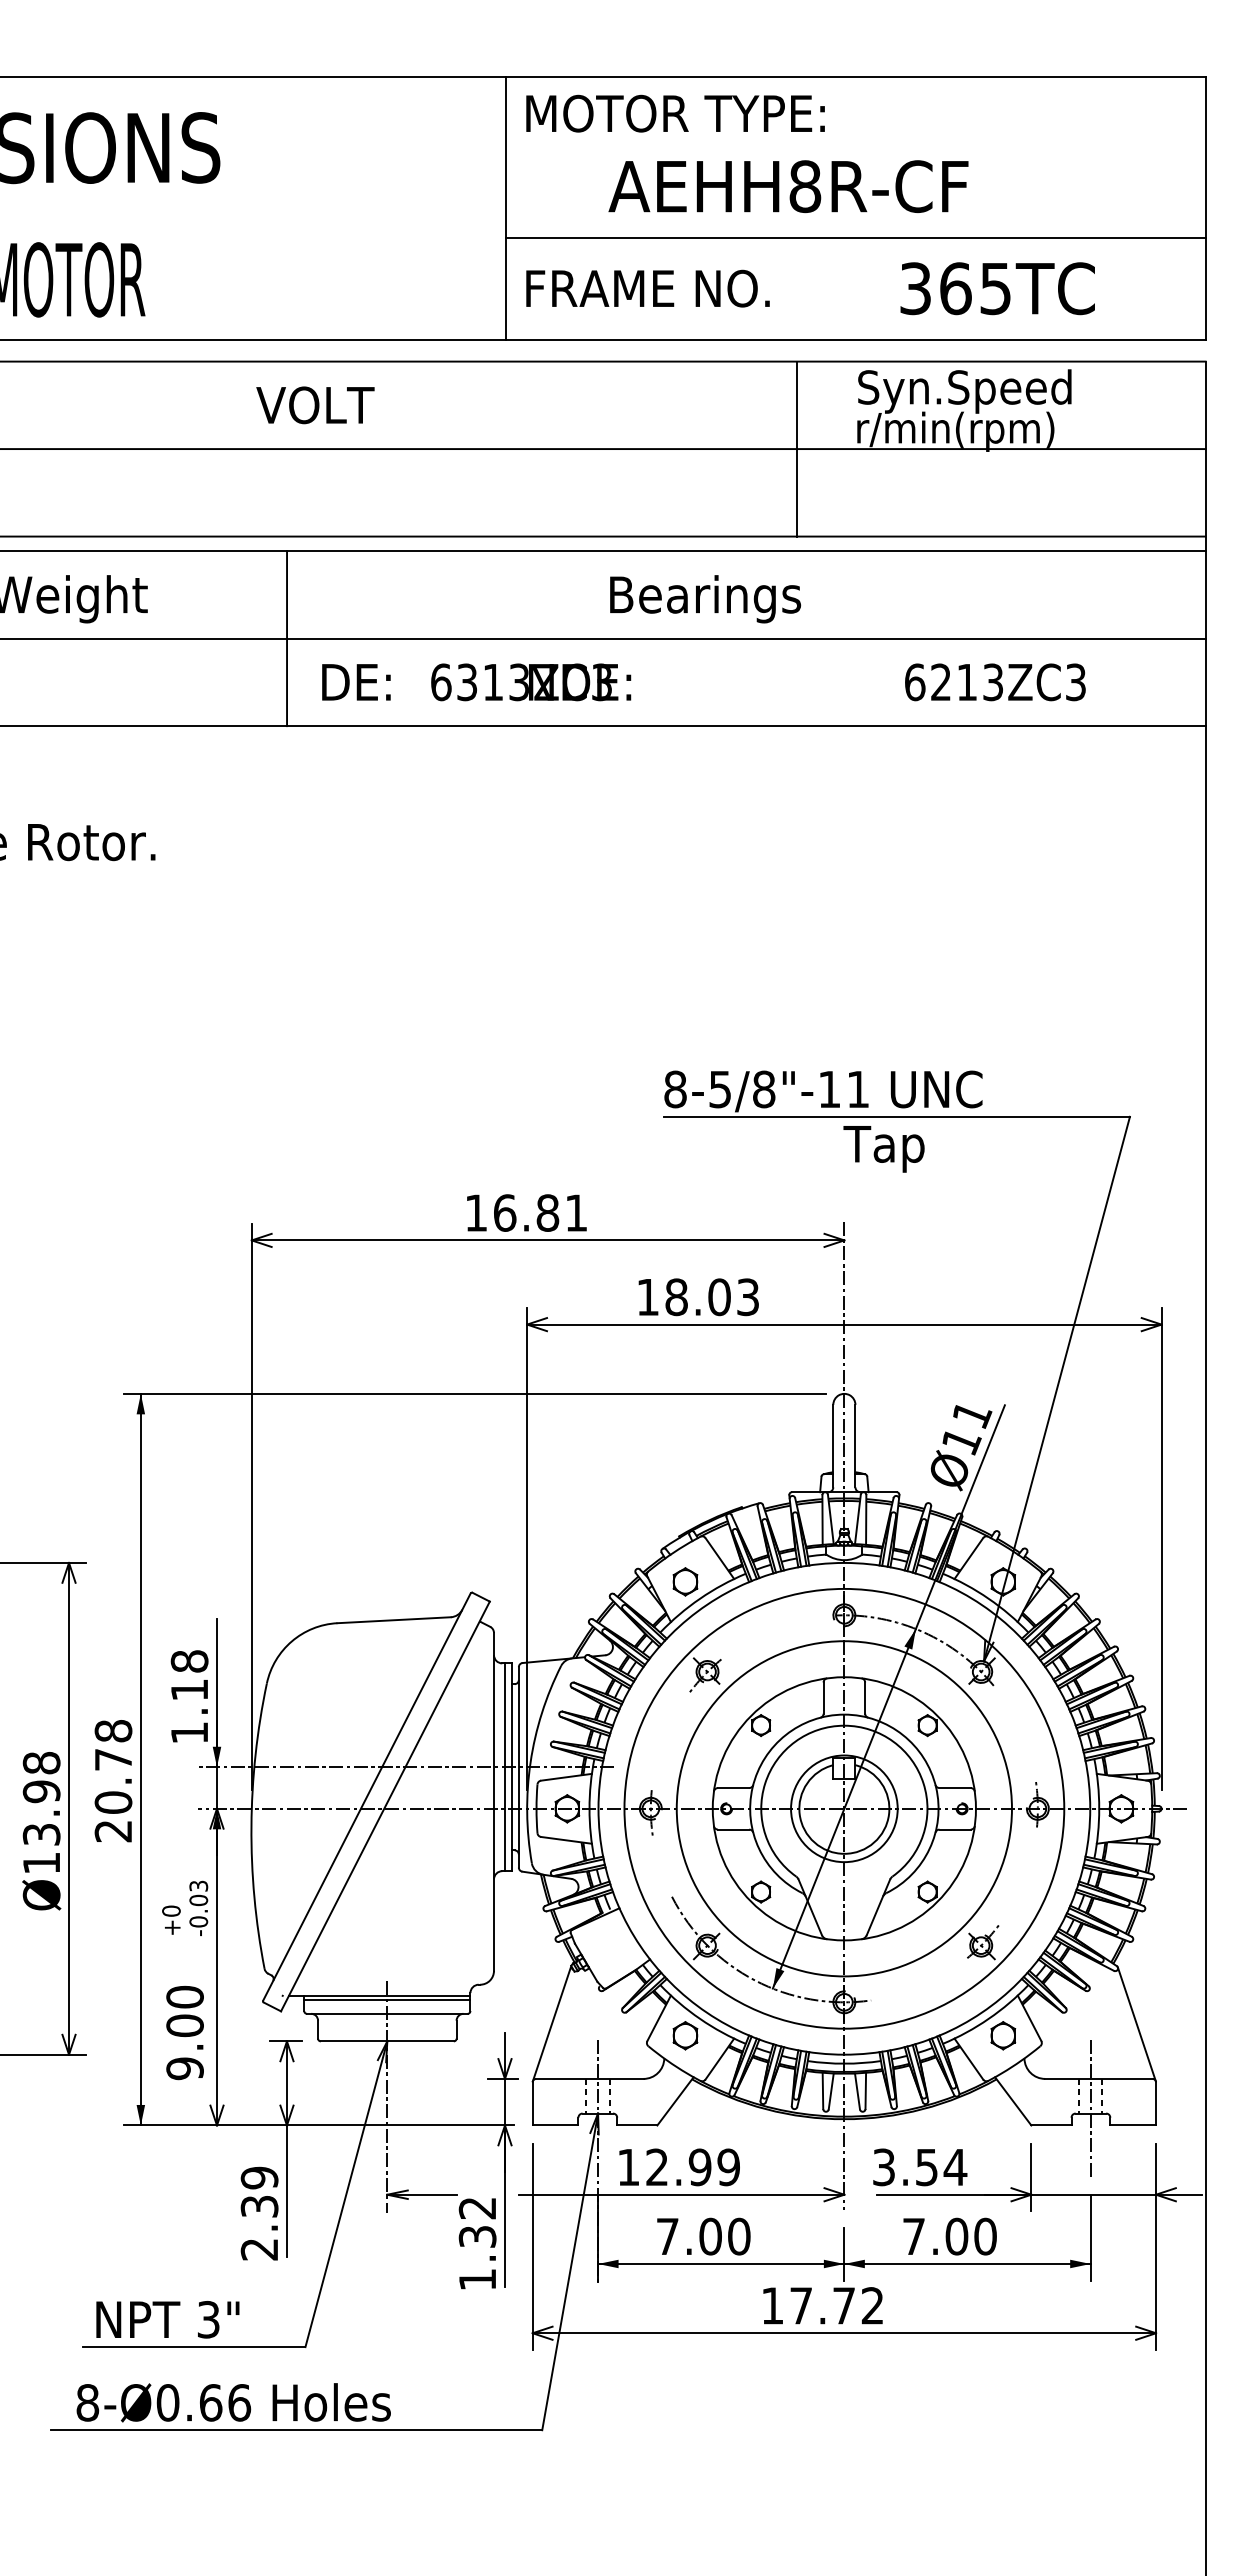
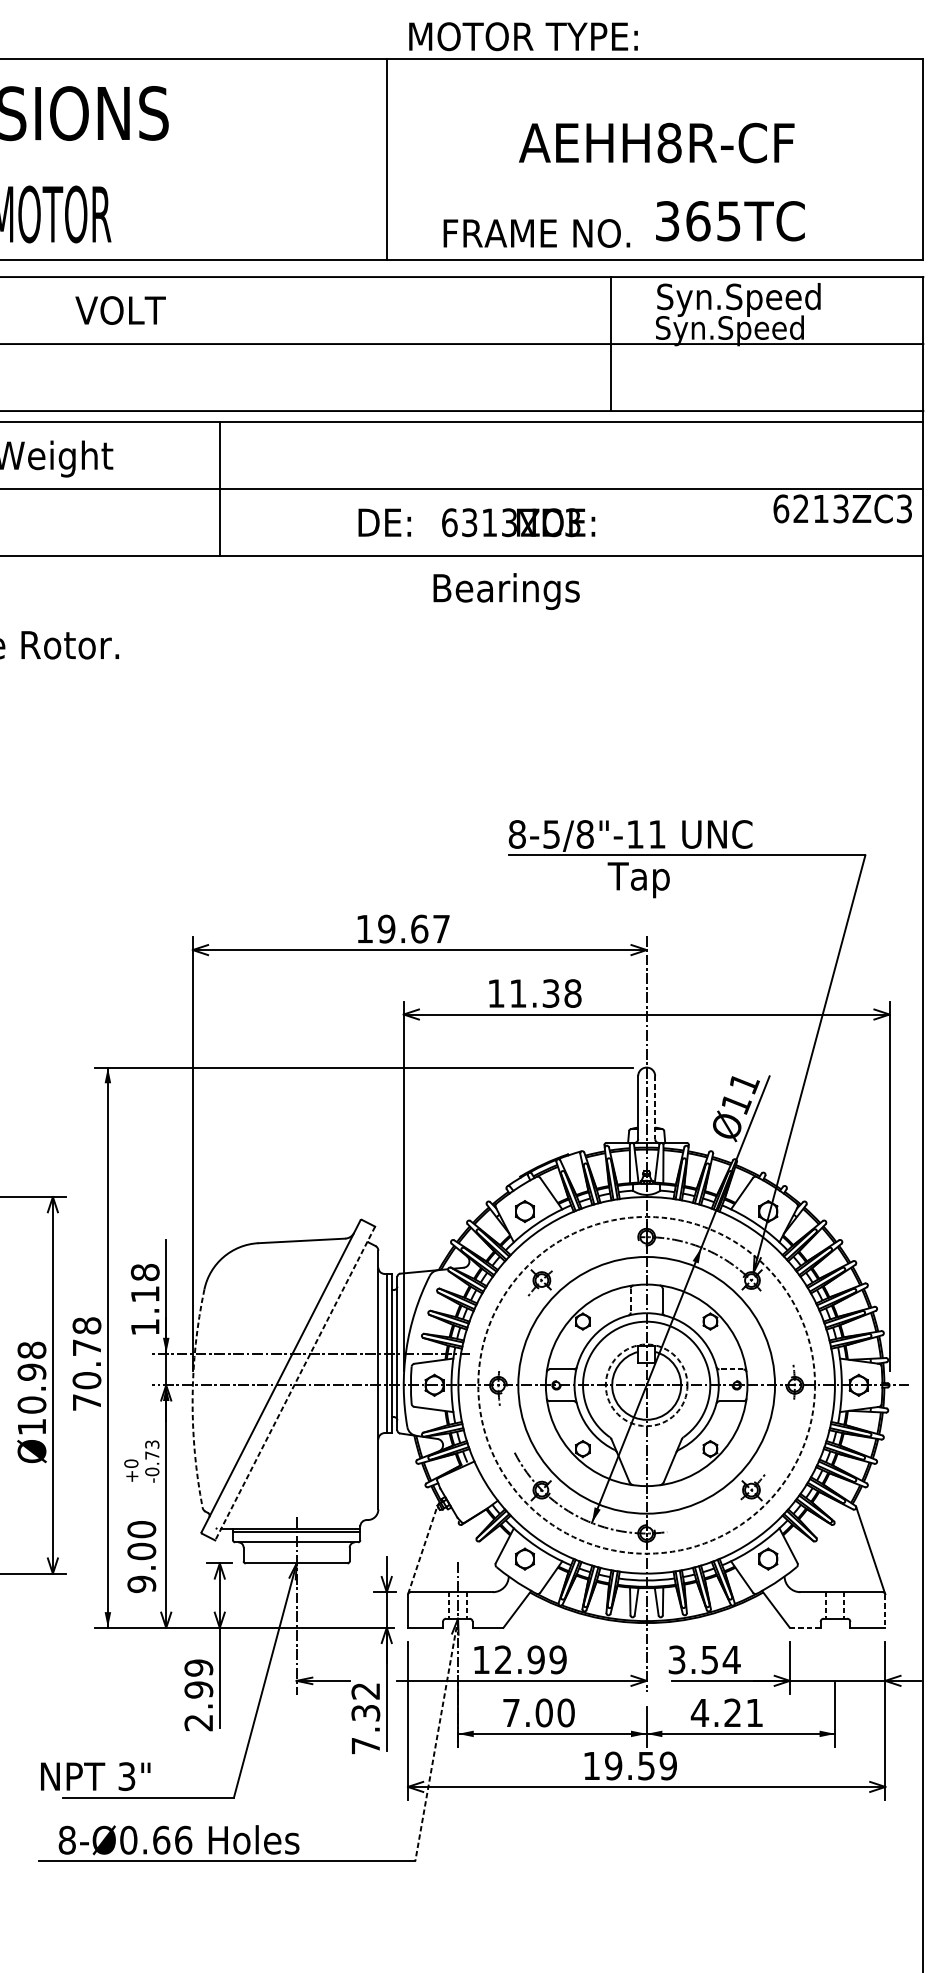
text: (675, 113) -> (523, 36), moved
text: (788, 186) -> (656, 142), moved
line: (855, 237) -> (655, 182), removed
text: (647, 288) -> (536, 233), moved
text: (997, 288) -> (730, 221), moved
text: (315, 405) -> (120, 310), moved
text: (955, 431) -> (731, 330), r/min(rpm) -> Syn.Speed
text: (705, 599) -> (506, 591), moved
text: (476, 682) -> (476, 522), moved
text: (995, 682) -> (842, 509), moved
text: (883, 1149) -> (638, 880), moved
text: (539, 1212) -> (413, 928), 16.81 -> 19.67
text: (712, 1297) -> (545, 993), 18.03 -> 11.38
line: (855, 1446) -> (655, 1107), solid -> dashed
line: (823, 1698) -> (630, 1300), solid -> dashed
line: (955, 1788) -> (731, 1369), solid -> dashed
line: (385, 1806) -> (295, 1383), solid -> dashed
circle: (844, 1808) -> (646, 1385), solid -> dashed
circle: (844, 1808) -> (646, 1385), solid -> dashed
arc: (251, 1826) -> (192, 1398), solid -> dashed
text: (112, 1831) -> (86, 1402), 20.78 -> 70.78
text: (41, 1834) -> (31, 1405), Ø13.98 -> Ø10.98
text: (198, 1900) -> (152, 1455), -0.03 -> -0.73
line: (551, 2024) -> (422, 1550), solid -> dashed
line: (1156, 2103) -> (885, 1611), solid -> dashed
line: (1090, 2108) -> (835, 1614), removed
line: (1050, 2125) -> (804, 1627), solid -> dashed
text: (259, 2206) -> (198, 1689), 2.39 -> 2.99
text: (949, 2236) -> (727, 1712), 7.00 -> 4.21
line: (570, 2271) -> (436, 1739), solid -> dashed
text: (477, 2279) -> (365, 1745), 1.32 -> 7.32
text: (836, 2305) -> (640, 1765), 17.72 -> 19.59
text: (167, 2319) -> (95, 1776), moved

